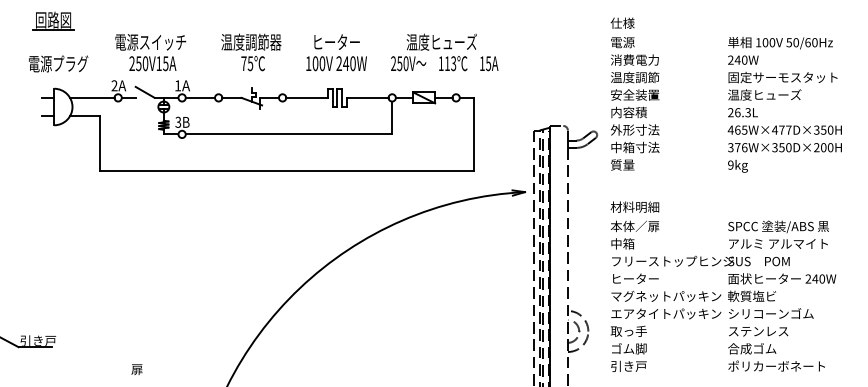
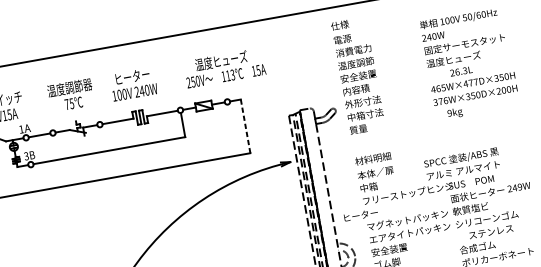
text: (444, 52) -> (224, 68), moved
text: (742, 112) -> (460, 71), moved
line: (474, 134) -> (245, 126), solid -> dashed
text: (737, 166) -> (454, 113), moved
text: (778, 234) -> (462, 163), moved
text: (635, 278) -> (360, 215), moved
text: (821, 278) -> (519, 186), 240W -> 249W
text: (634, 331) -> (388, 250), 取っ手 -> 安全装置
text: (758, 331) -> (491, 232), moved

